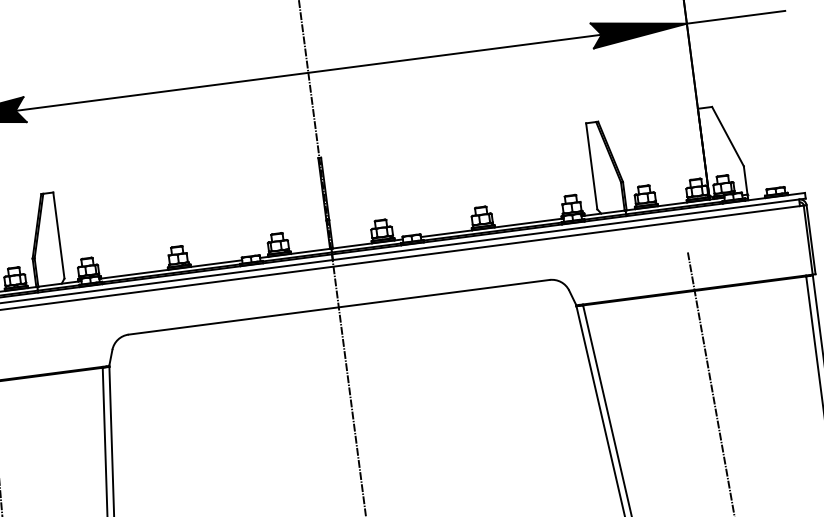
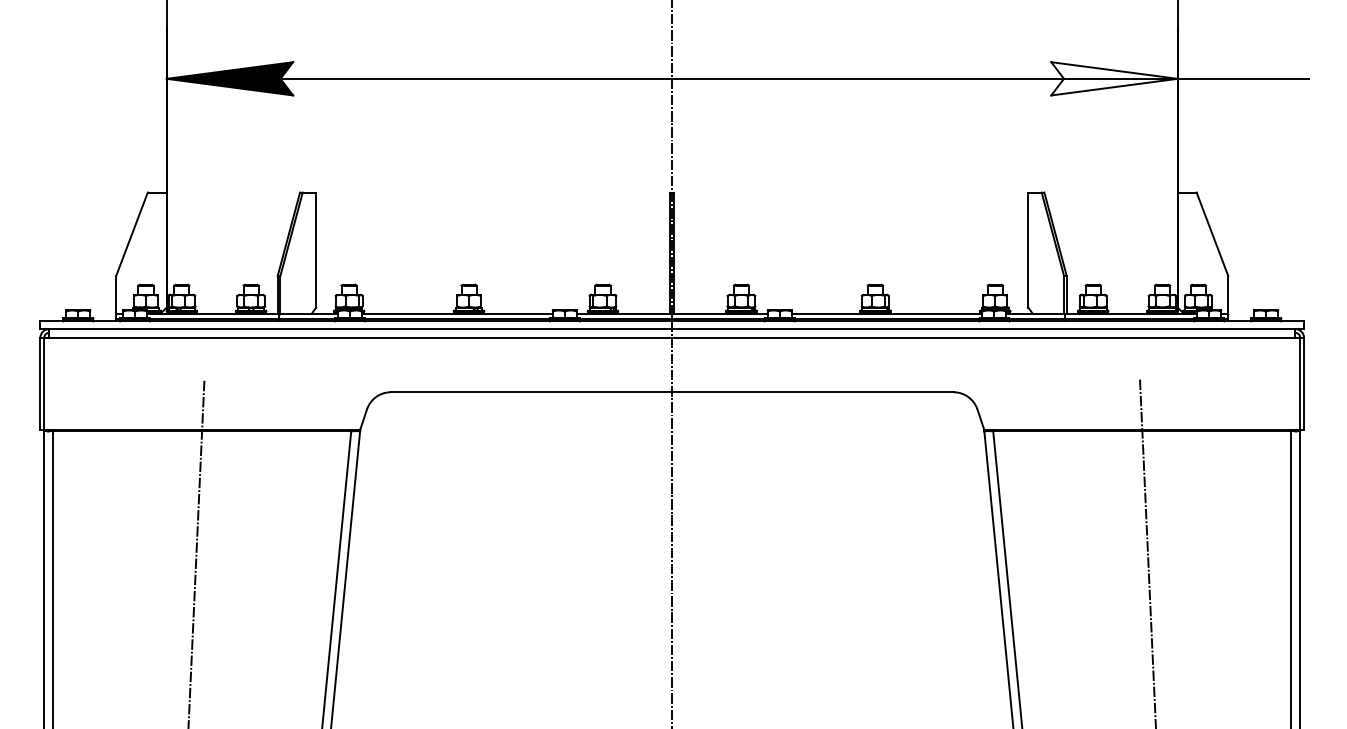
fill: (639, 29) -> (1114, 78), removed

